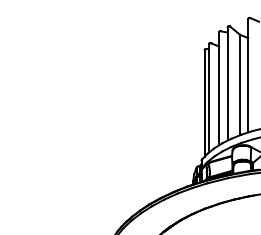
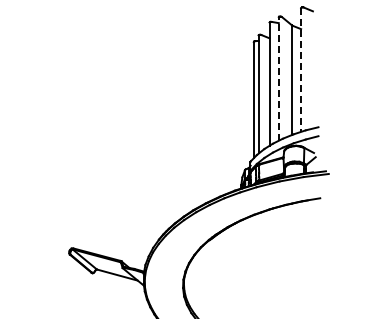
line: (248, 75) -> (301, 69), solid -> dashed
line: (227, 83) -> (278, 78), solid -> dashed

